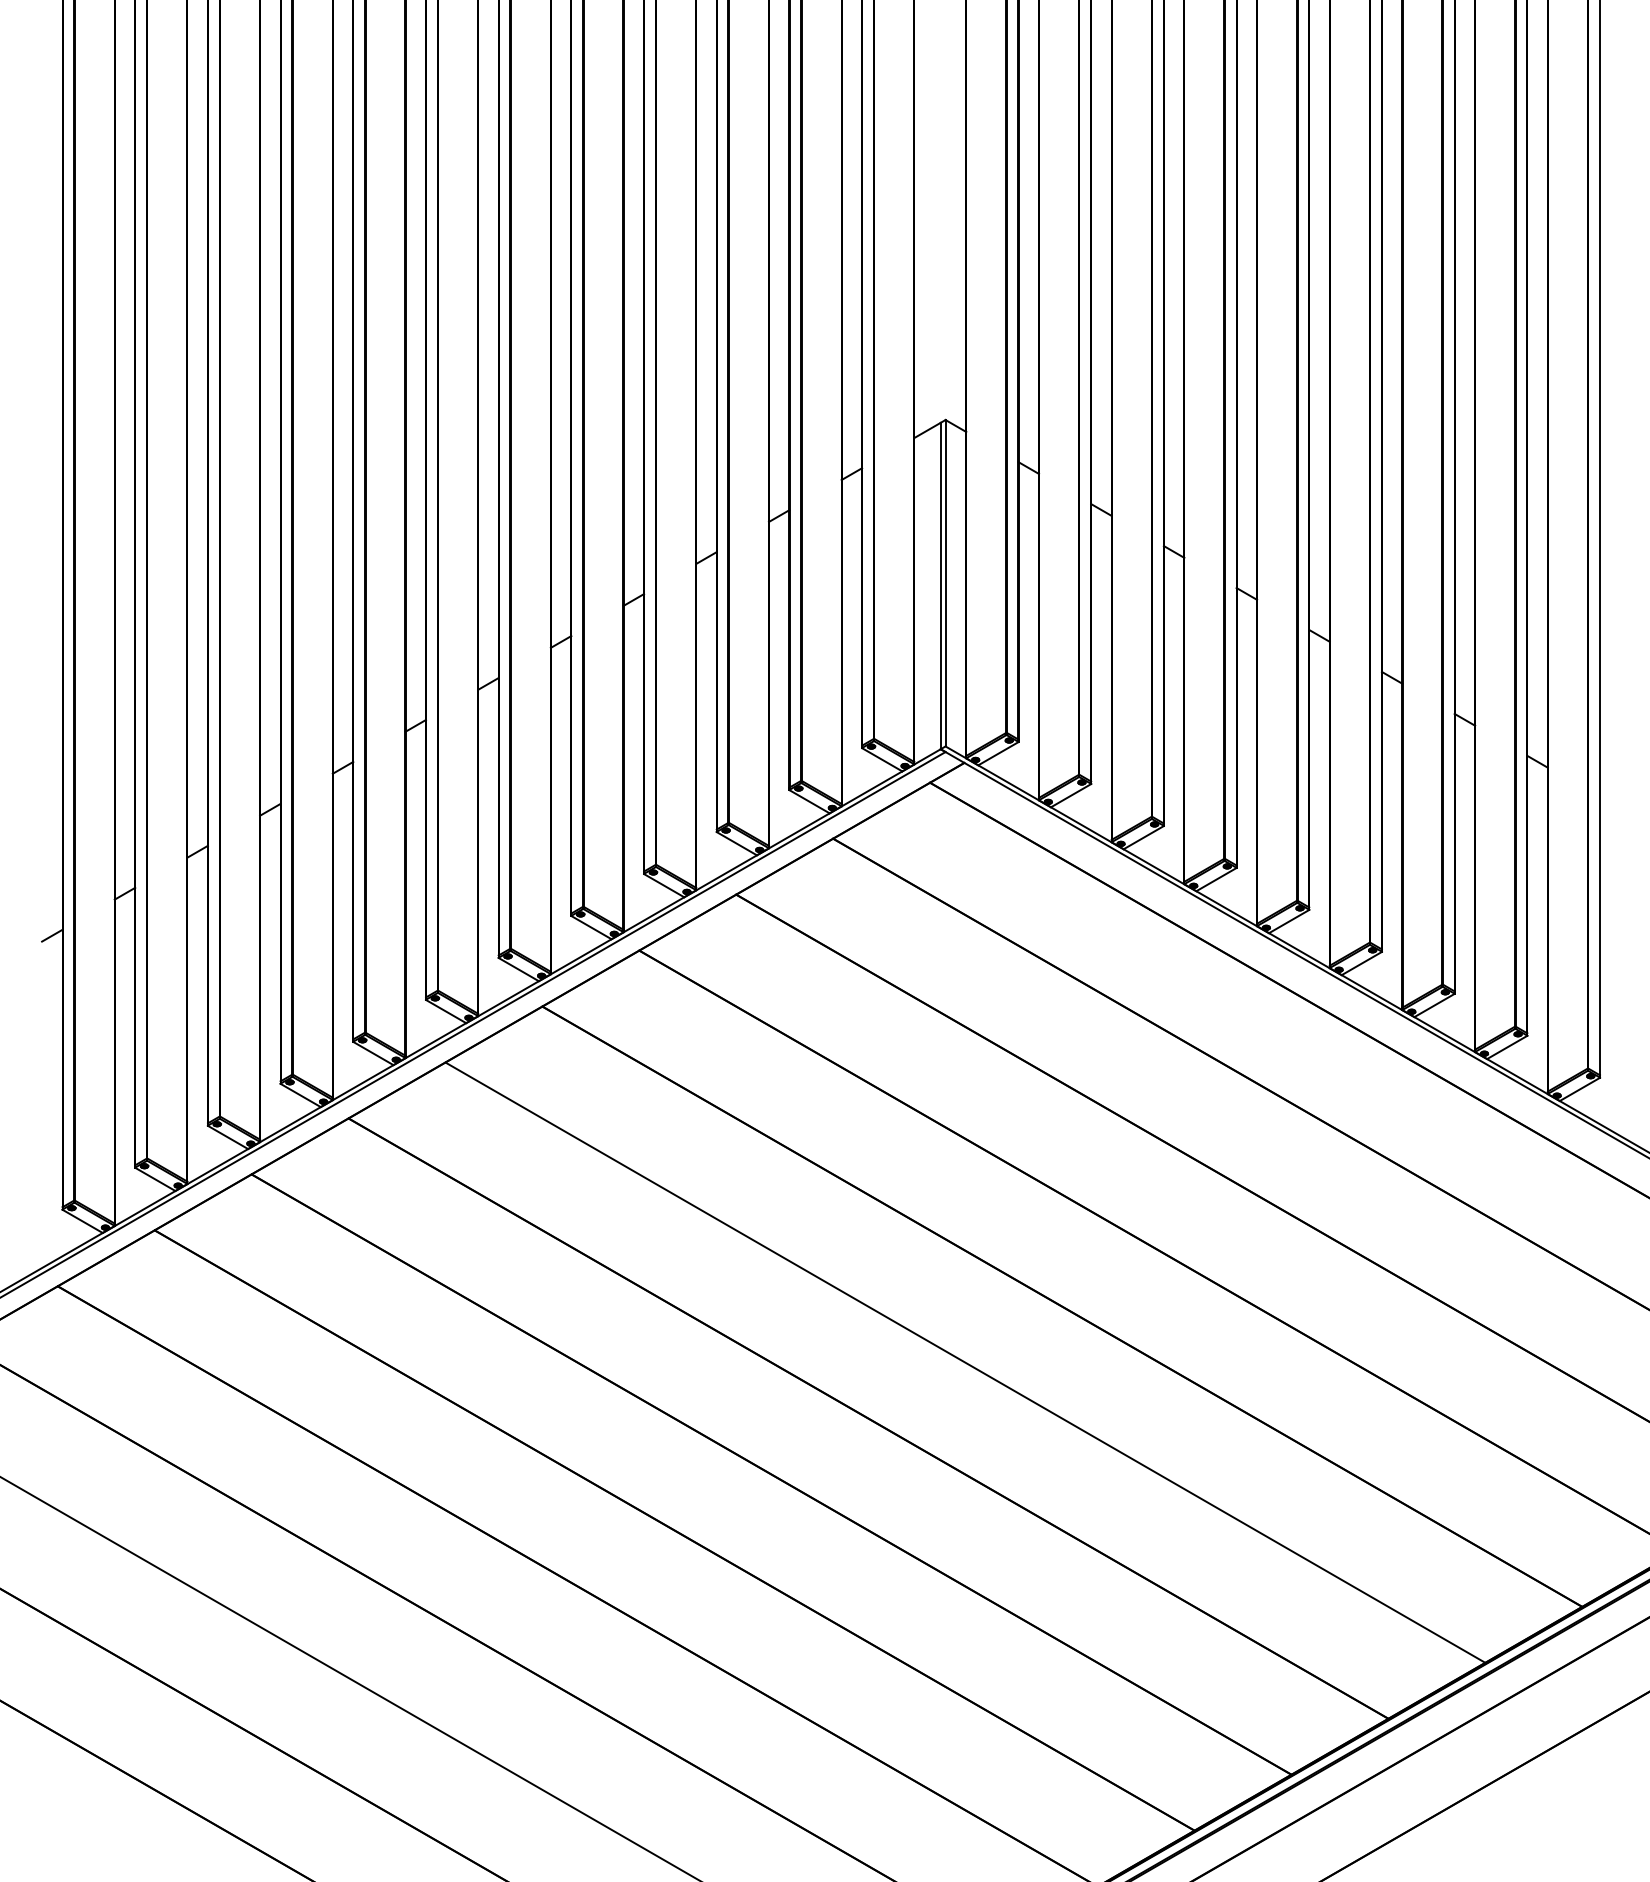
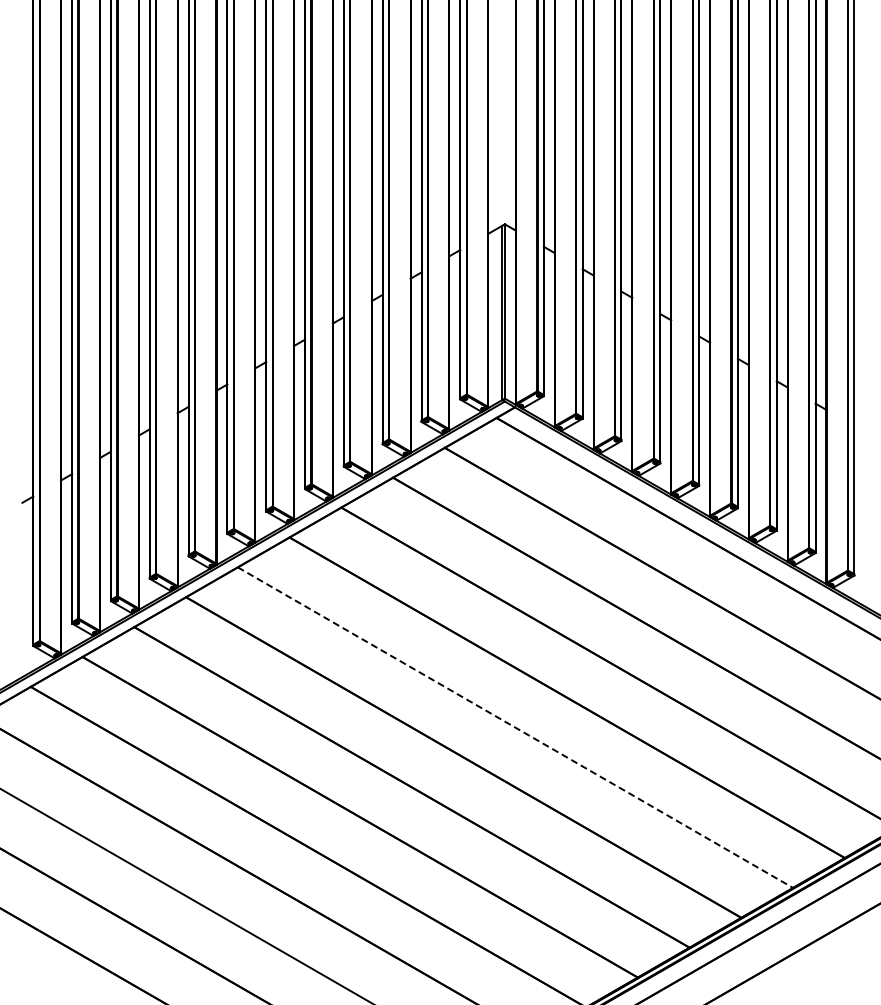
line: (965, 1362) -> (515, 727), solid -> dashed

